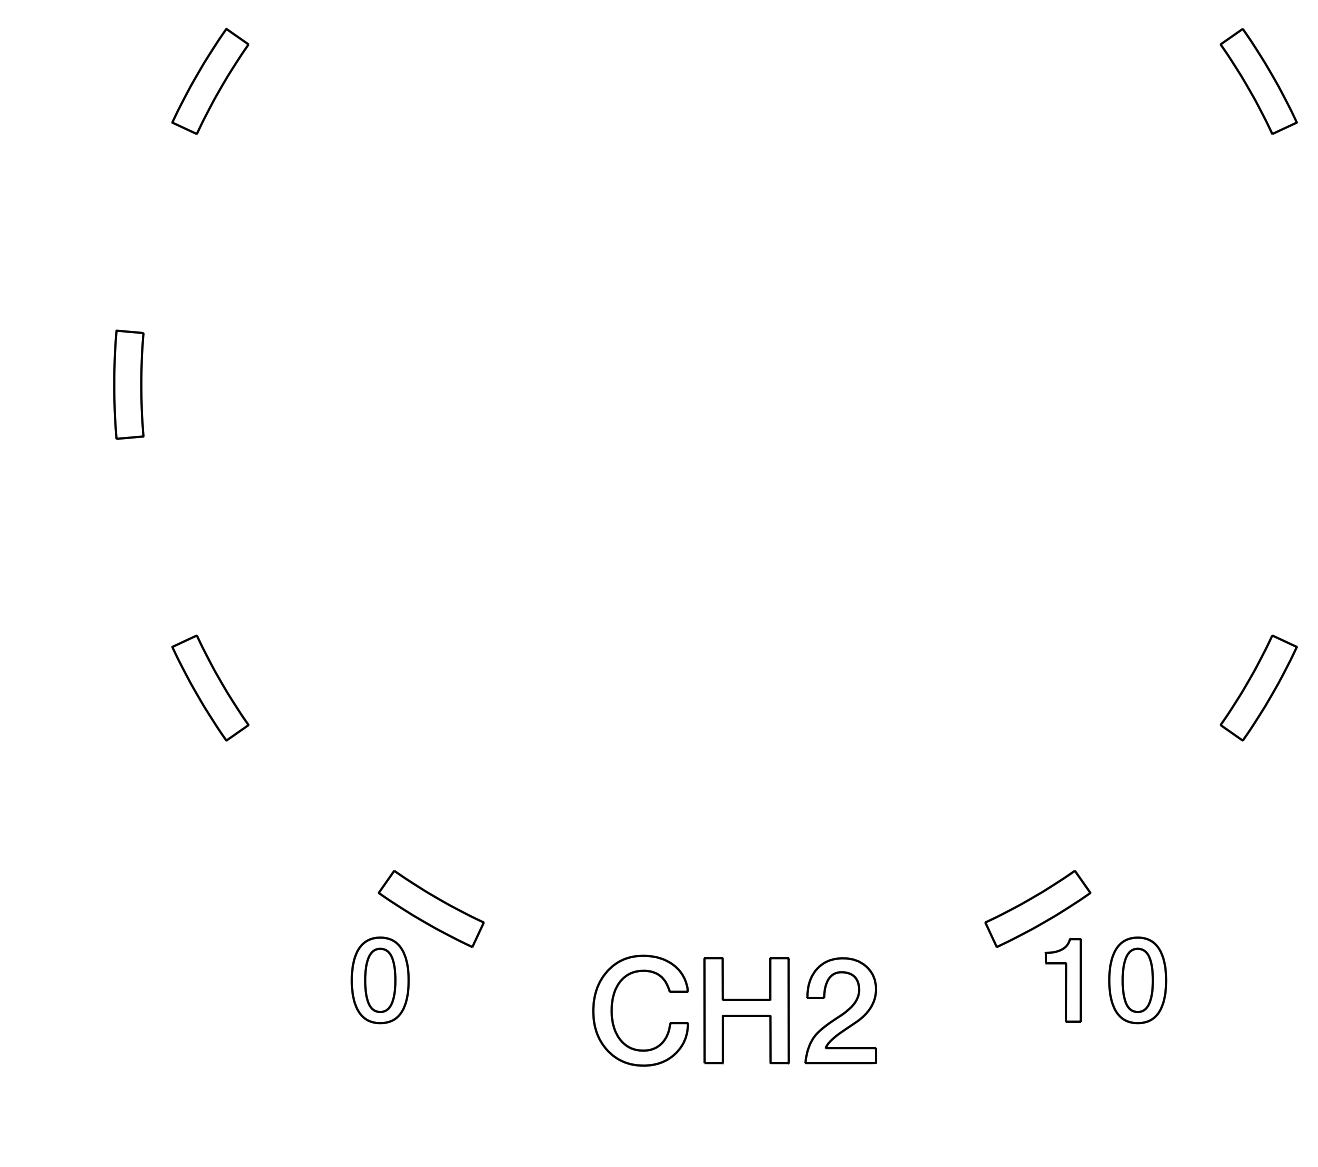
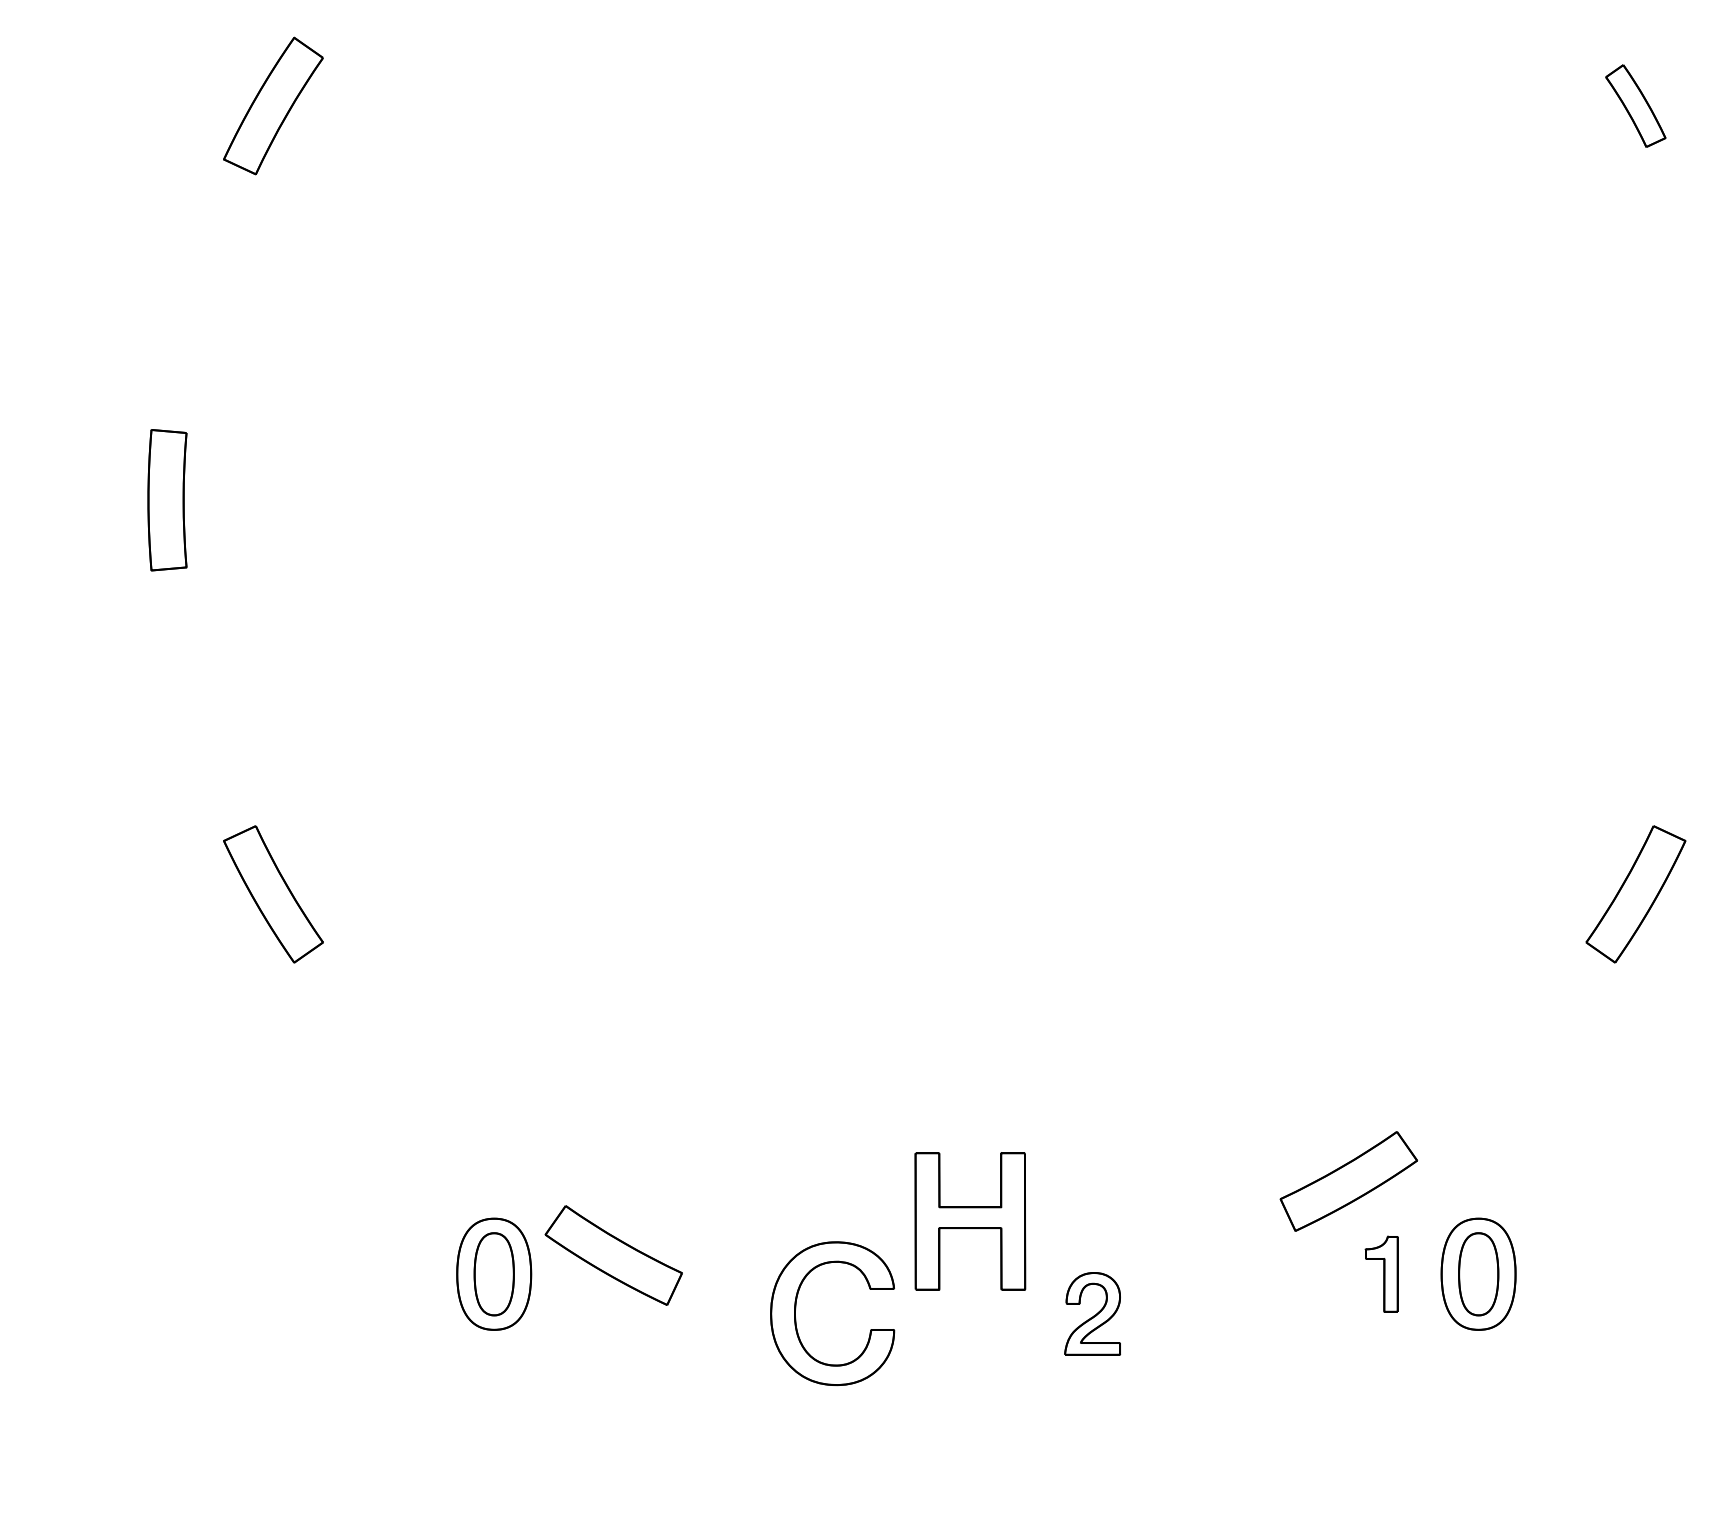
part: (1258, 81) -> (1635, 106), size x0.6
part: (430, 908) -> (612, 1254), moved
part: (1062, 980) -> (1380, 1274), size x0.7
part: (746, 1010) -> (970, 1221), moved
part: (840, 1010) -> (1092, 1313), size x0.6

